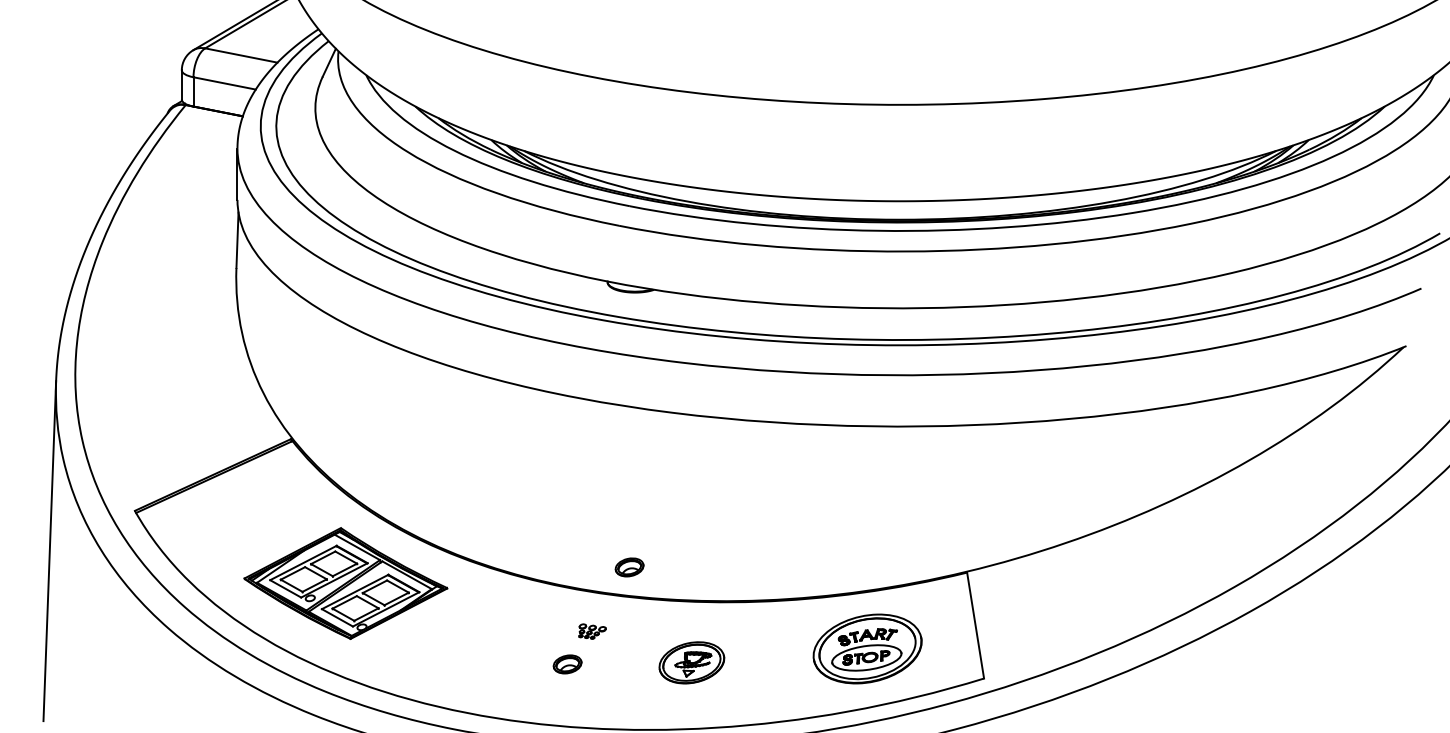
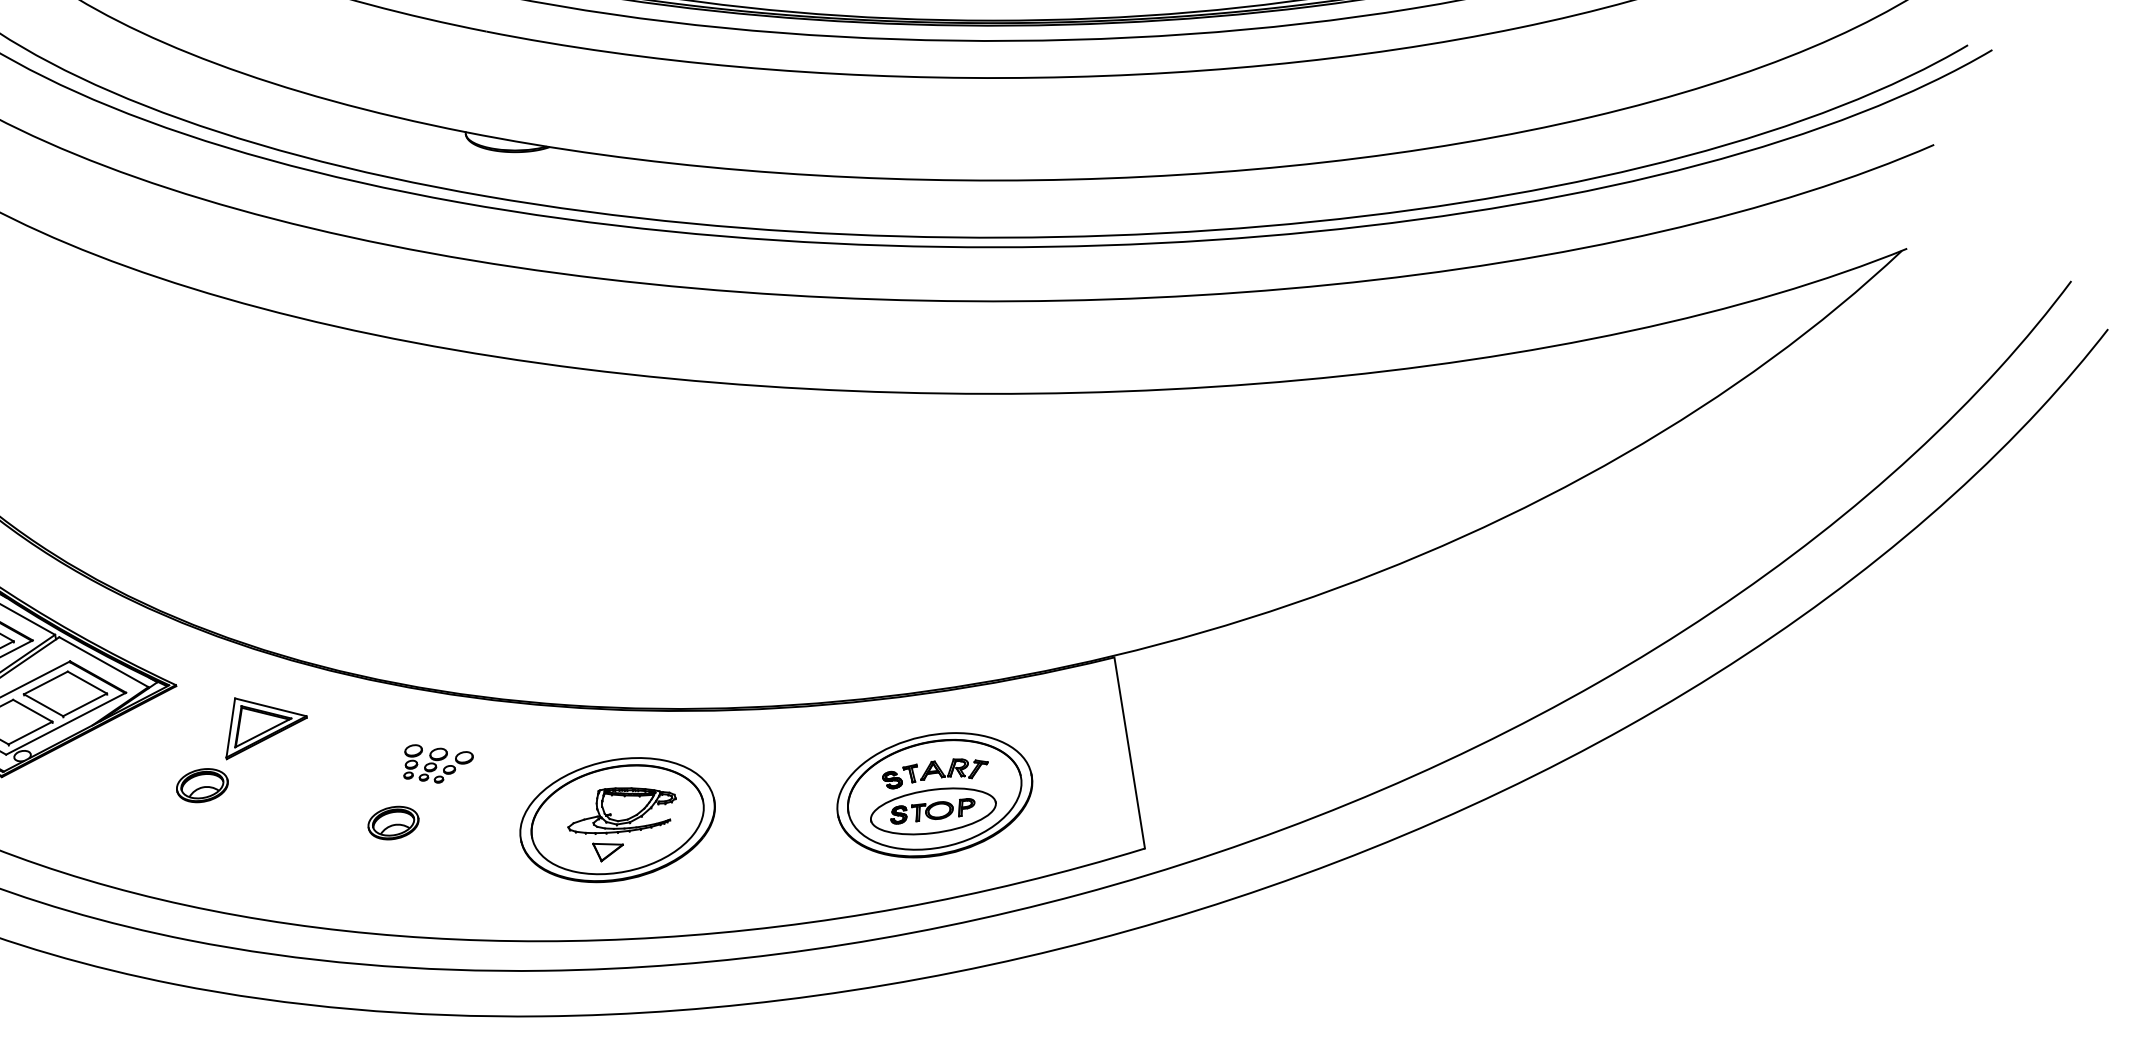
part: (629, 567) -> (505, 648), removed
part: (483, 623) -> (241, 749), added
part: (592, 631) -> (438, 763), size x1.43
part: (691, 662) -> (617, 819), size x1.67

